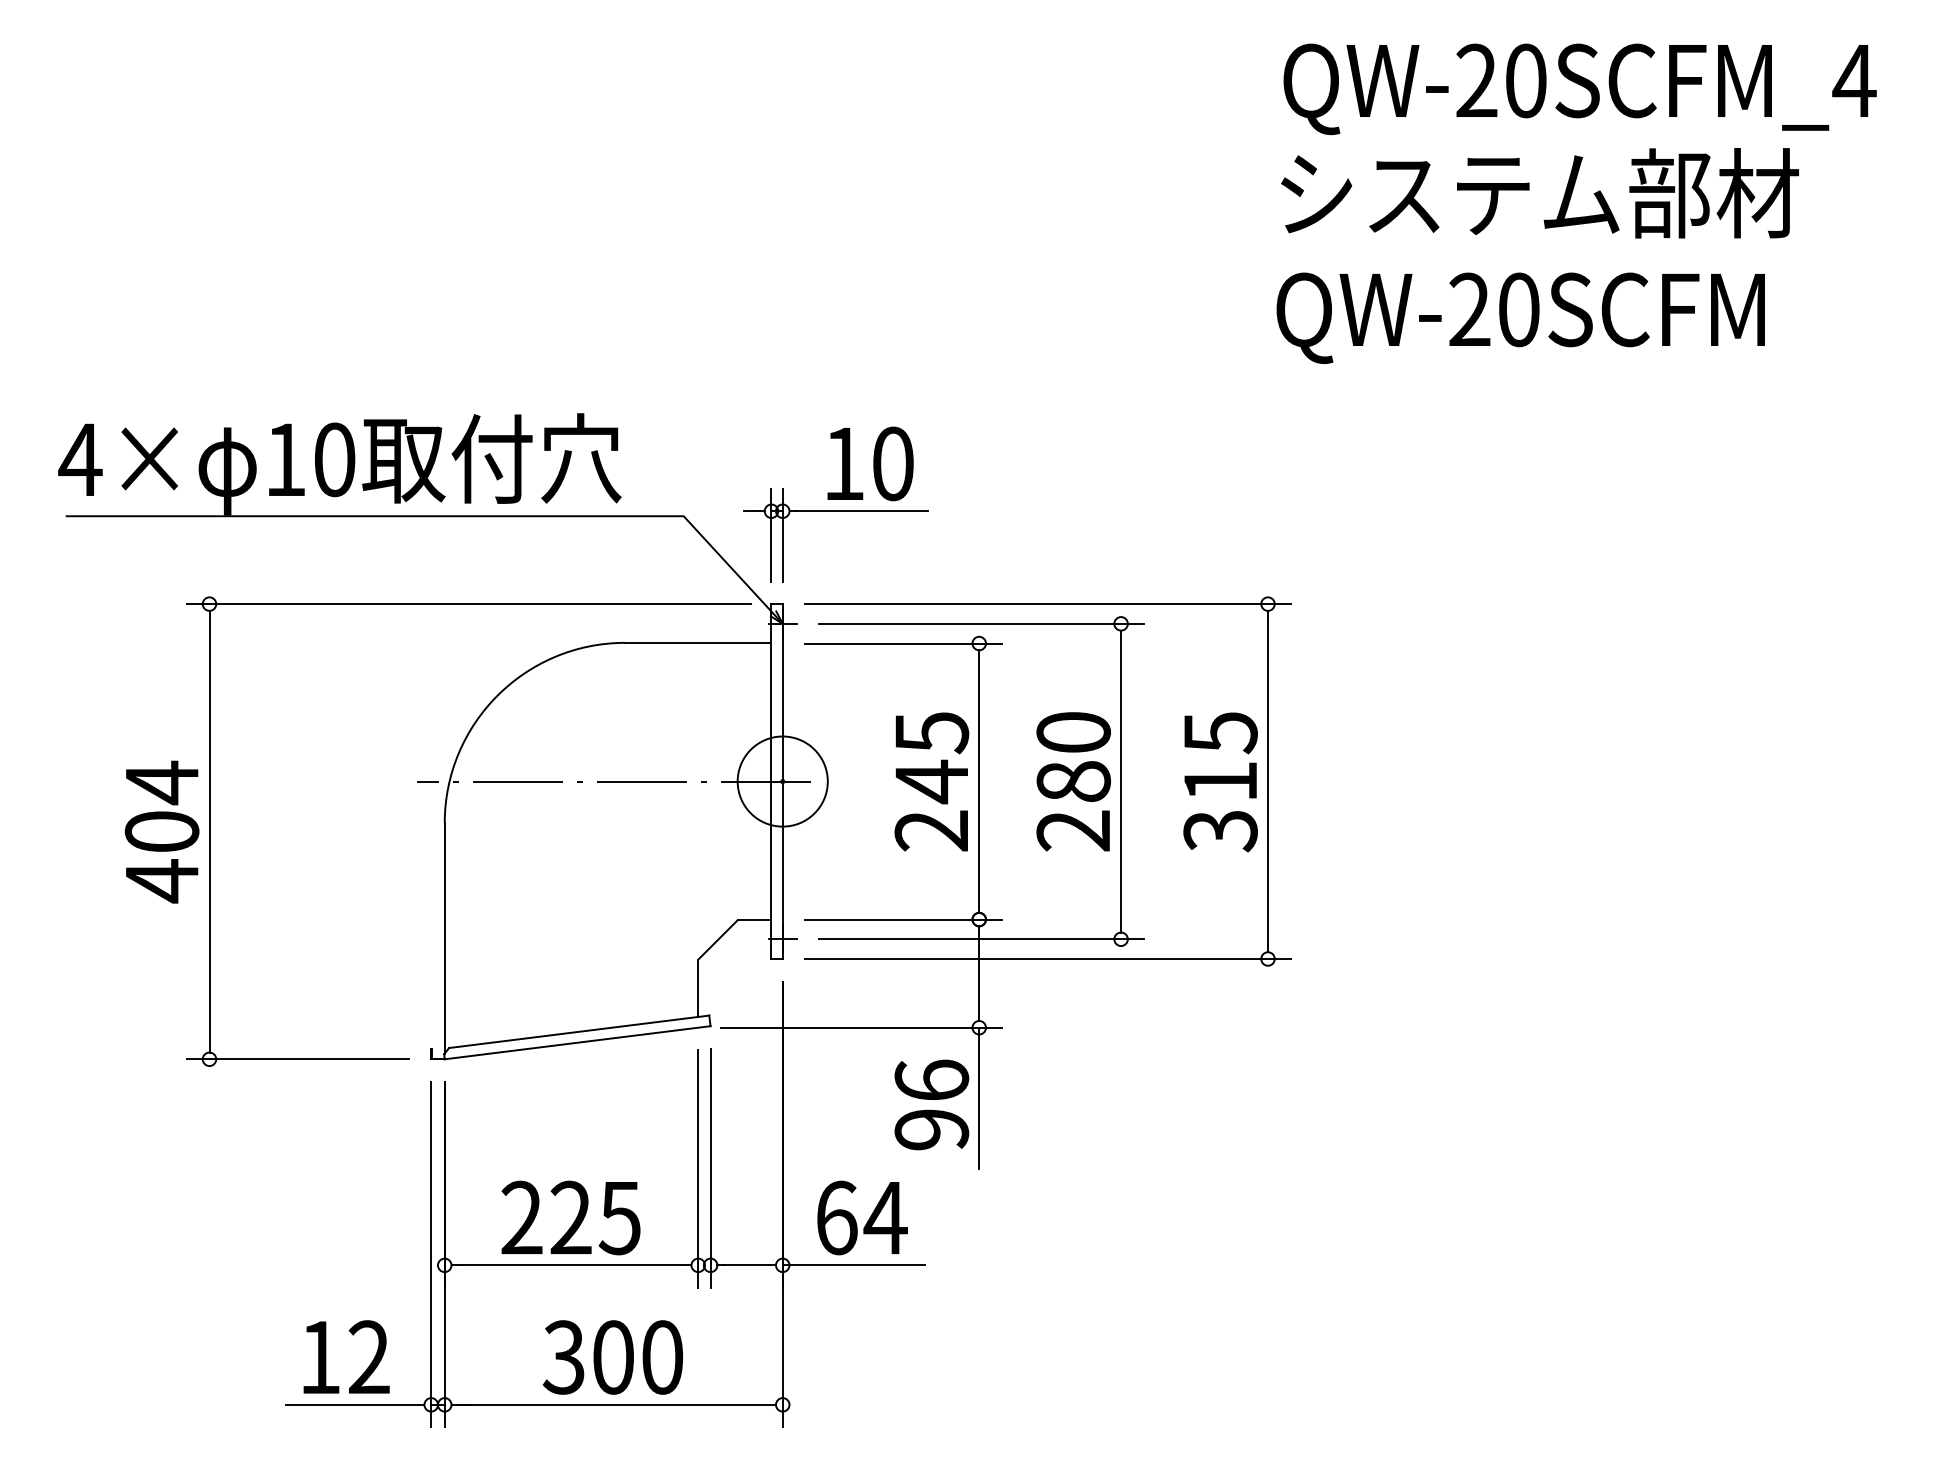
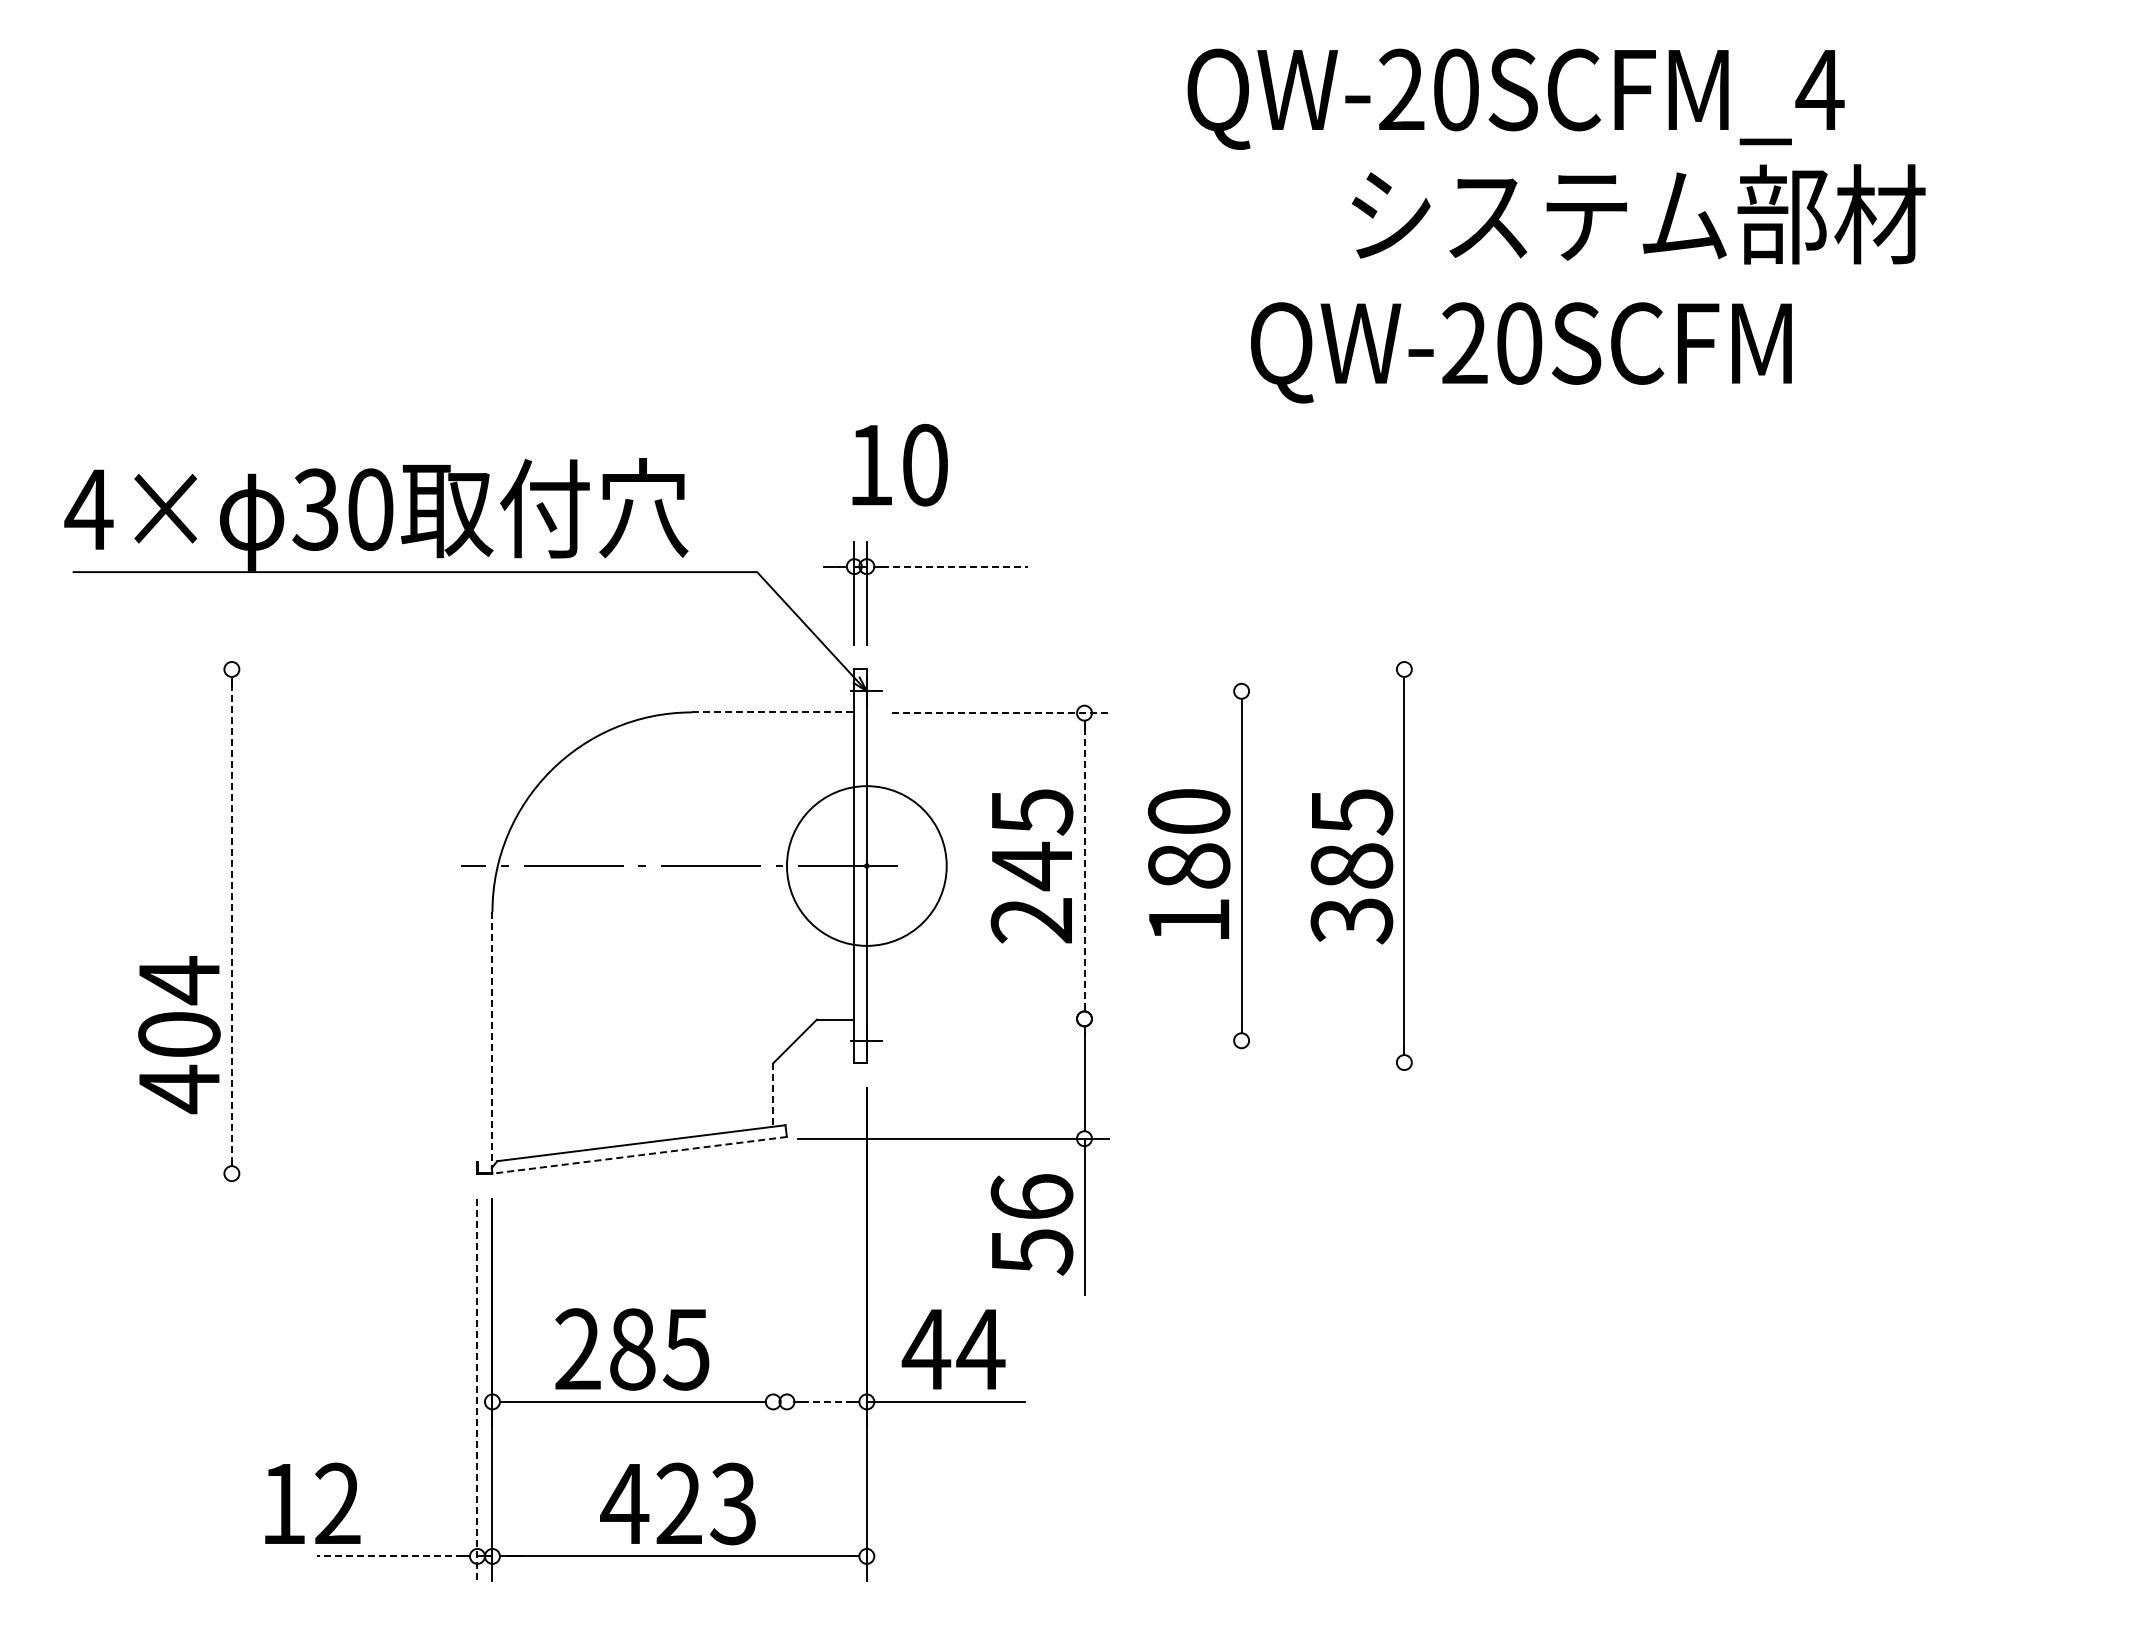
text: (1579, 88) -> (1515, 98), moved
text: (1539, 193) -> (1638, 214), moved
text: (1520, 317) -> (1521, 352), moved
text: (284, 459) -> (315, 509), 10 -> 30
text: (869, 463) -> (899, 464), moved
line: (862, 511) -> (955, 566), solid -> dashed
line: (468, 604) -> (518, 669), removed
line: (1047, 604) -> (1160, 669), removed
line: (981, 624) -> (1086, 691), removed
line: (698, 642) -> (773, 712), solid -> dashed
line: (903, 643) -> (1000, 713), solid -> dashed
circle: (782, 781) -> (866, 865), size x1.6
line: (979, 781) -> (1084, 866), solid -> dashed
text: (1220, 781) -> (1351, 865), 315 -> 385
text: (1073, 830) -> (1188, 920), 280 -> 180
text: (162, 832) -> (179, 1035), moved
line: (209, 832) -> (231, 922), solid -> dashed
line: (903, 919) -> (1000, 1018), removed
line: (444, 938) -> (492, 1039), solid -> dashed
line: (981, 939) -> (1086, 1040), removed
line: (1047, 958) -> (1160, 1062), removed
line: (698, 988) -> (773, 1095), solid -> dashed
line: (577, 1042) -> (639, 1155), solid -> dashed
line: (297, 1059) -> (329, 1173), removed
text: (931, 1130) -> (1031, 1252), 96 -> 56
line: (710, 1167) -> (786, 1293), removed
line: (698, 1168) -> (773, 1294), removed
text: (571, 1218) -> (632, 1349), 225 -> 285
text: (836, 1218) -> (926, 1349), 64 -> 44
line: (431, 1255) -> (477, 1390), solid -> dashed
line: (746, 1264) -> (826, 1401), solid -> dashed
text: (346, 1356) -> (312, 1502), moved
text: (612, 1357) -> (678, 1503), 300 -> 423
line: (351, 1404) -> (389, 1556), solid -> dashed

